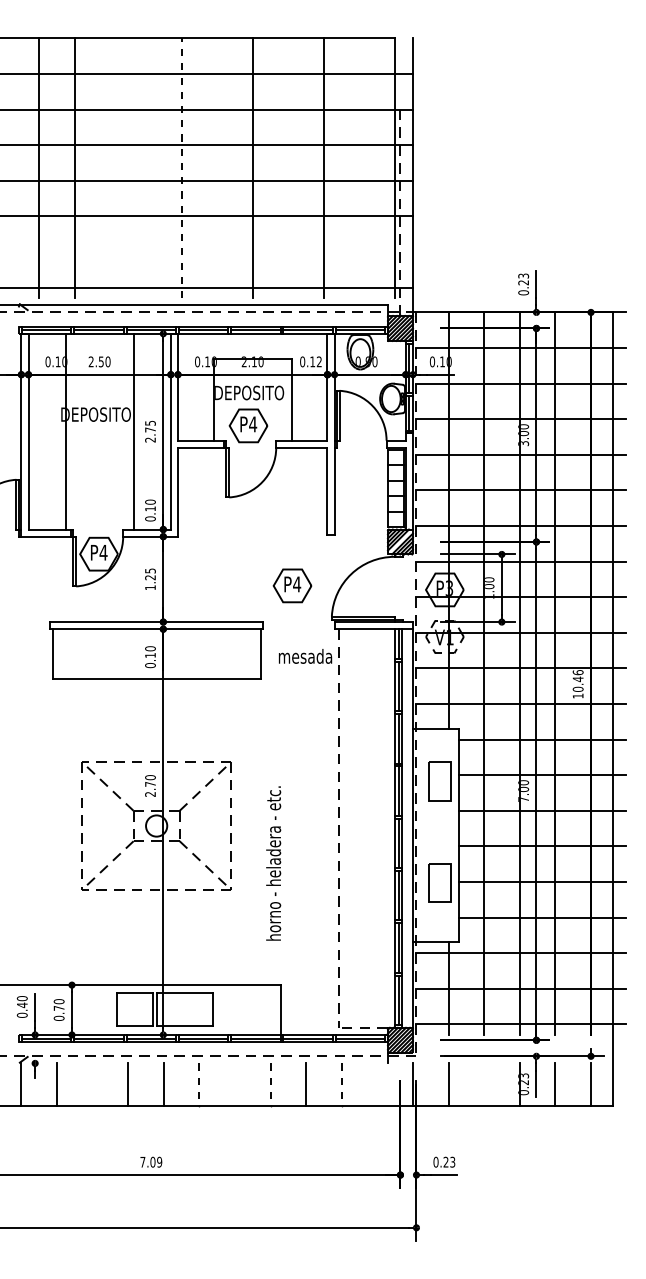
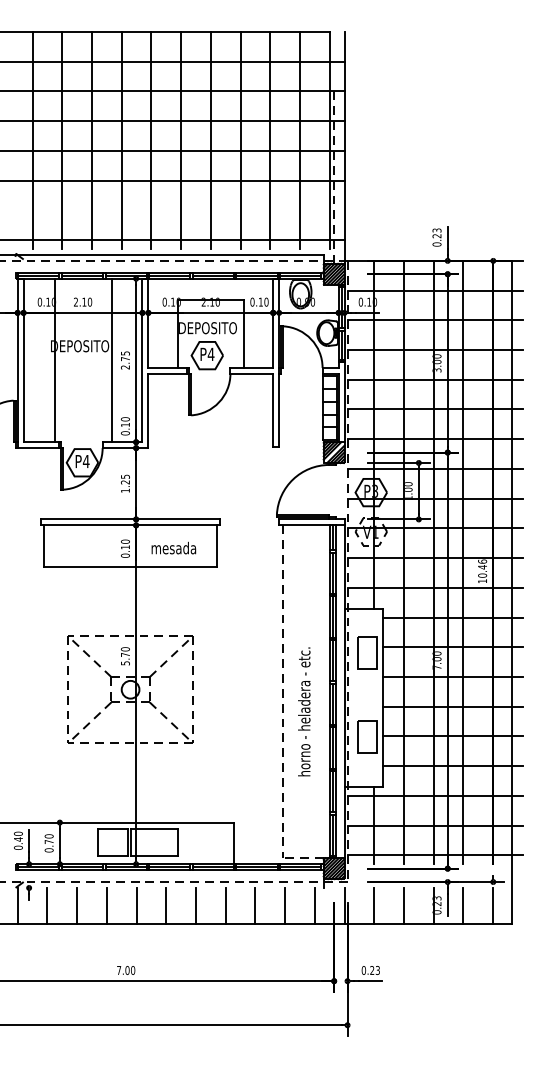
line: (110, 168) -> (92, 140), added
line: (145, 168) -> (121, 140), added
line: (181, 168) -> (151, 140), dashed -> solid
line: (217, 168) -> (181, 140), added
line: (288, 168) -> (240, 140), added
line: (359, 168) -> (299, 140), added
text: (100, 361) -> (83, 301), 2.50 -> 2.10
text: (318, 361) -> (265, 301), 0.12 -> 0.10
part: (292, 585) -> (244, 488), removed
text: (305, 656) -> (173, 548), moved
text: (150, 794) -> (125, 663), 2.70 -> 5.70
text: (273, 863) -> (304, 711), moved
line: (92, 1084) -> (77, 905), added
line: (234, 1084) -> (195, 905), added
line: (377, 1084) -> (315, 905), added
line: (484, 1084) -> (404, 905), added
line: (199, 1085) -> (166, 906), dashed -> solid
line: (270, 1085) -> (225, 906), dashed -> solid
line: (341, 1085) -> (284, 906), dashed -> solid
text: (159, 1162) -> (132, 970), 7.09 -> 7.00

